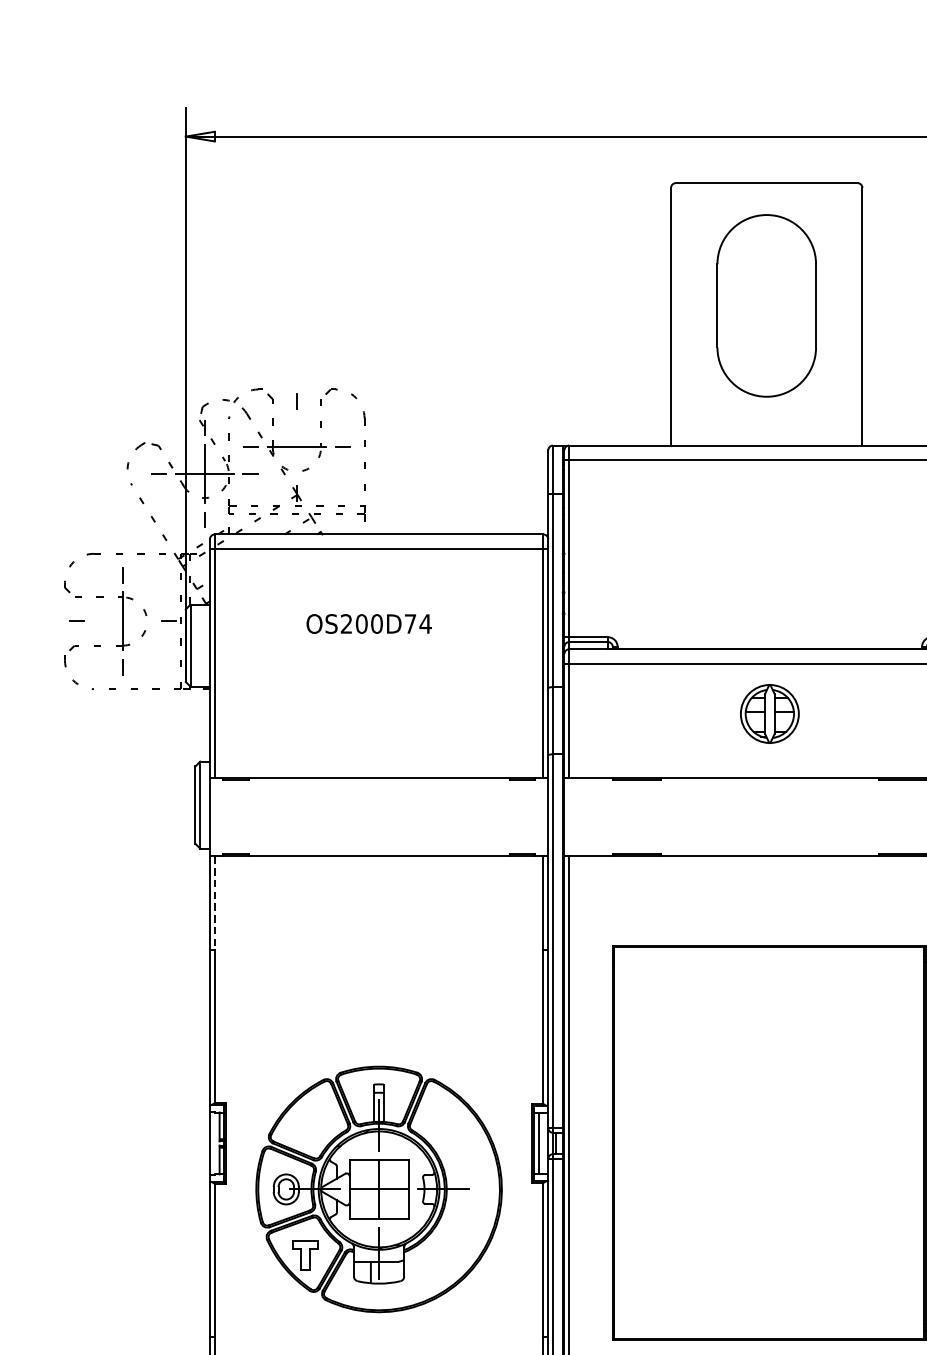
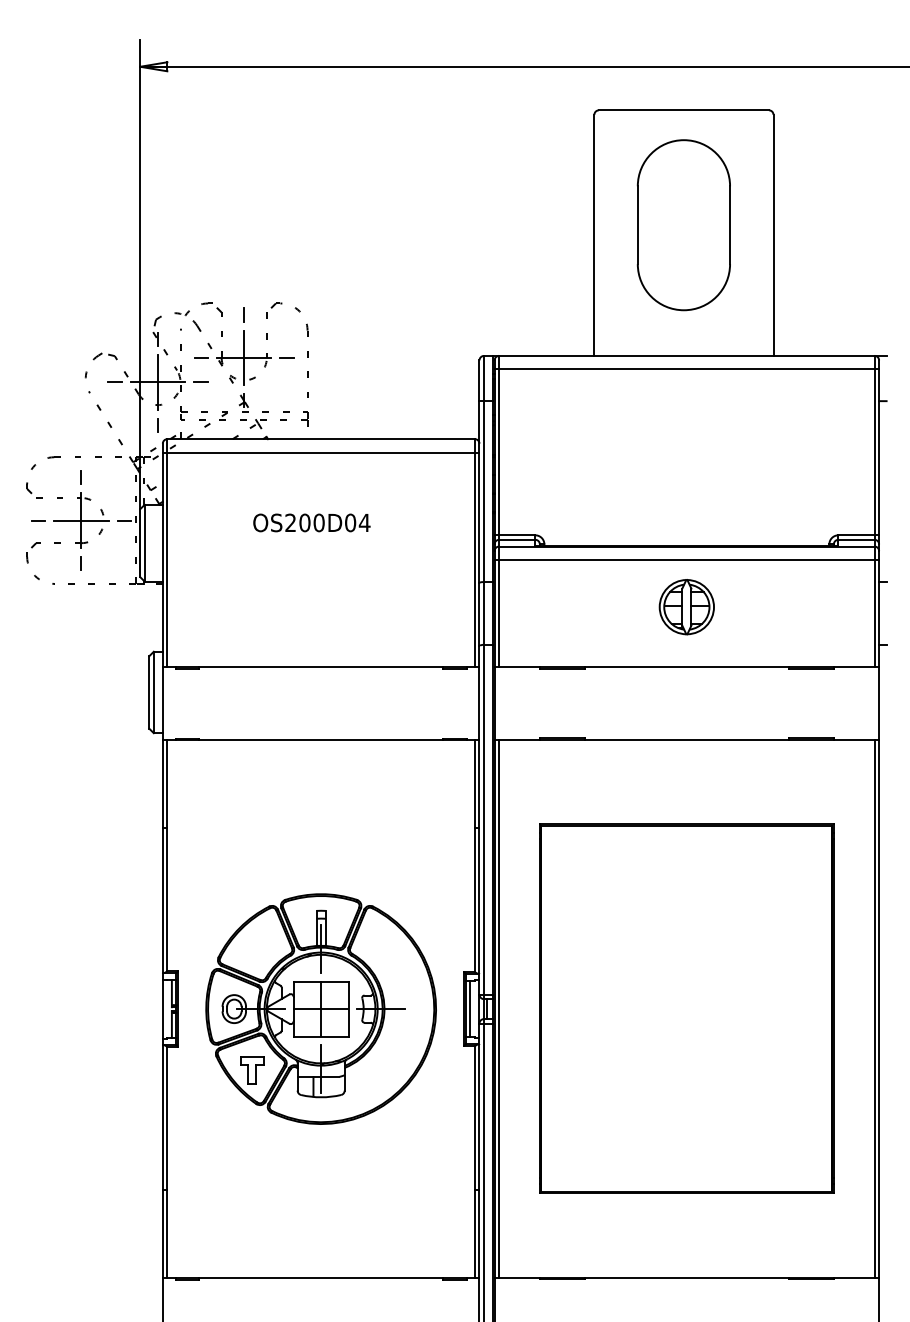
line: (297, 447) -> (244, 357), added
line: (123, 621) -> (81, 520), added
text: (410, 623) -> (350, 522), OS200D74 -> OS200D04
line: (214, 903) -> (167, 784), dashed -> solid
part: (378, 1188) -> (320, 1008), moved

